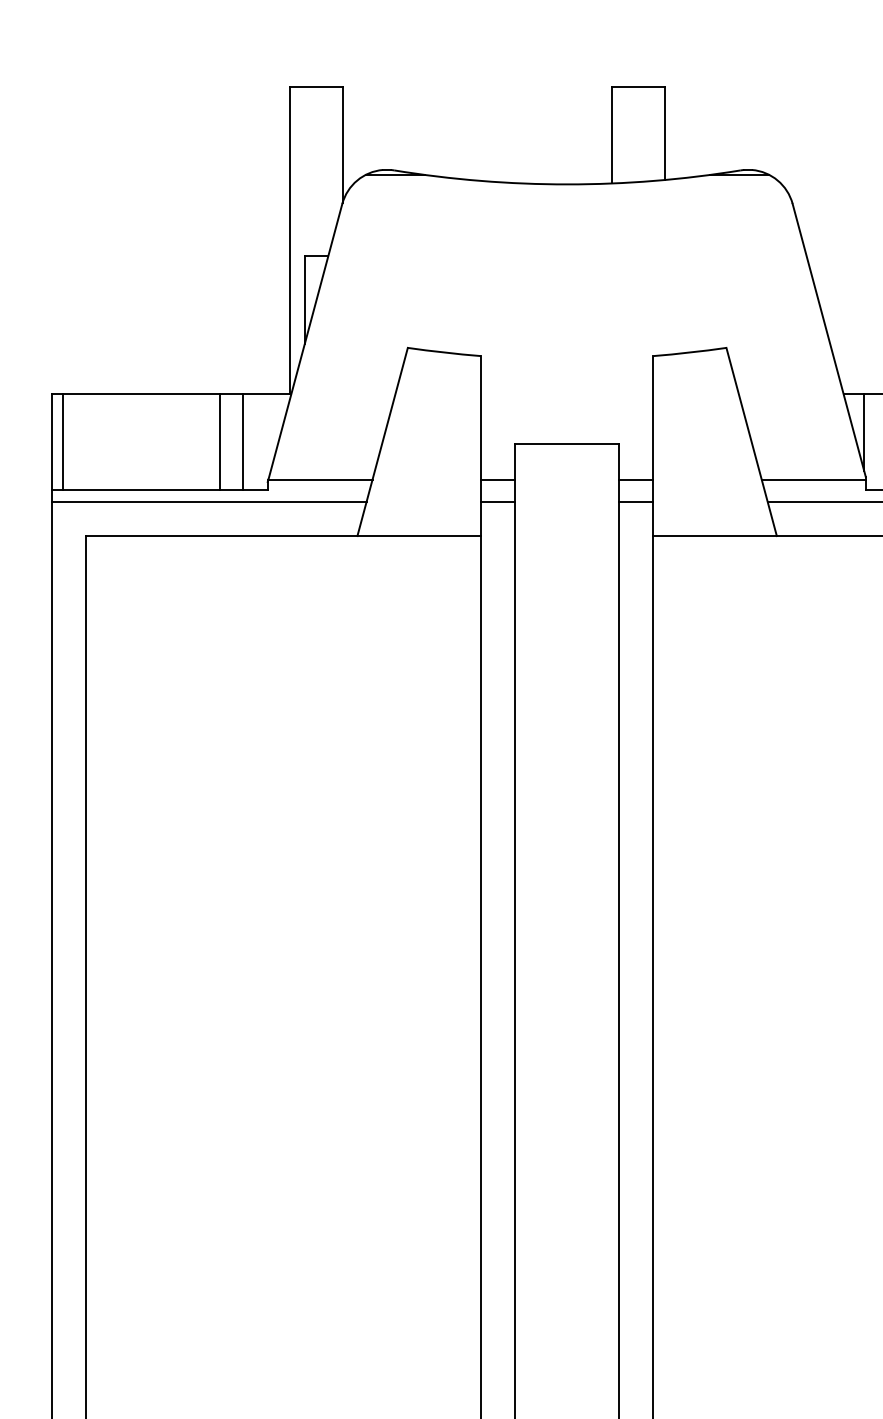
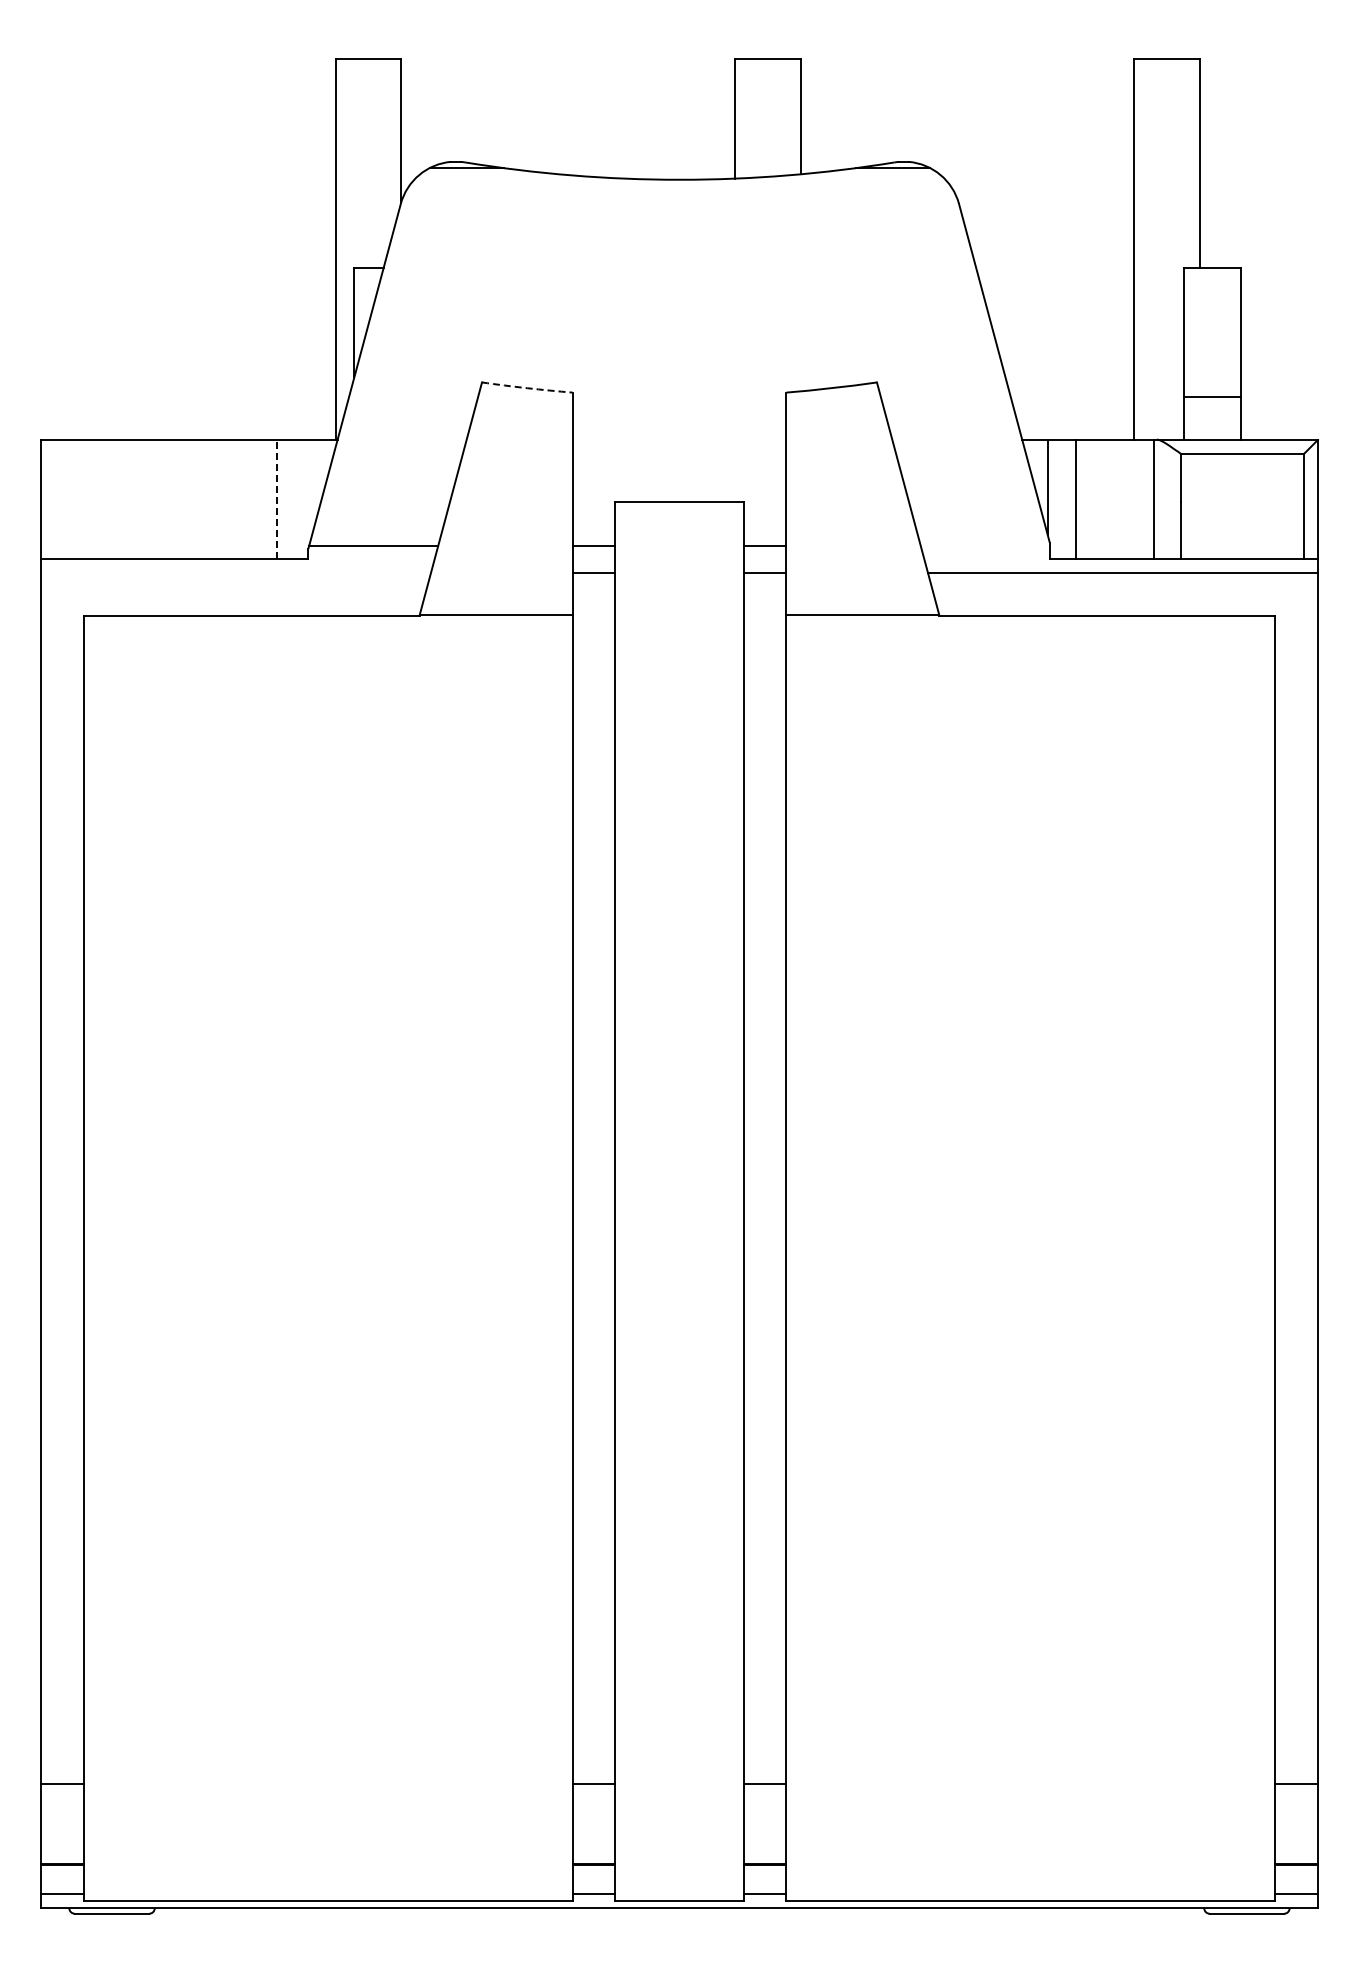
arc: (444, 352) -> (527, 388), solid -> dashed
line: (63, 441) -> (55, 498), removed
line: (220, 441) -> (249, 498), removed
line: (242, 442) -> (277, 499), solid -> dashed
line: (813, 479) -> (984, 545), removed
line: (208, 501) -> (235, 572), removed

